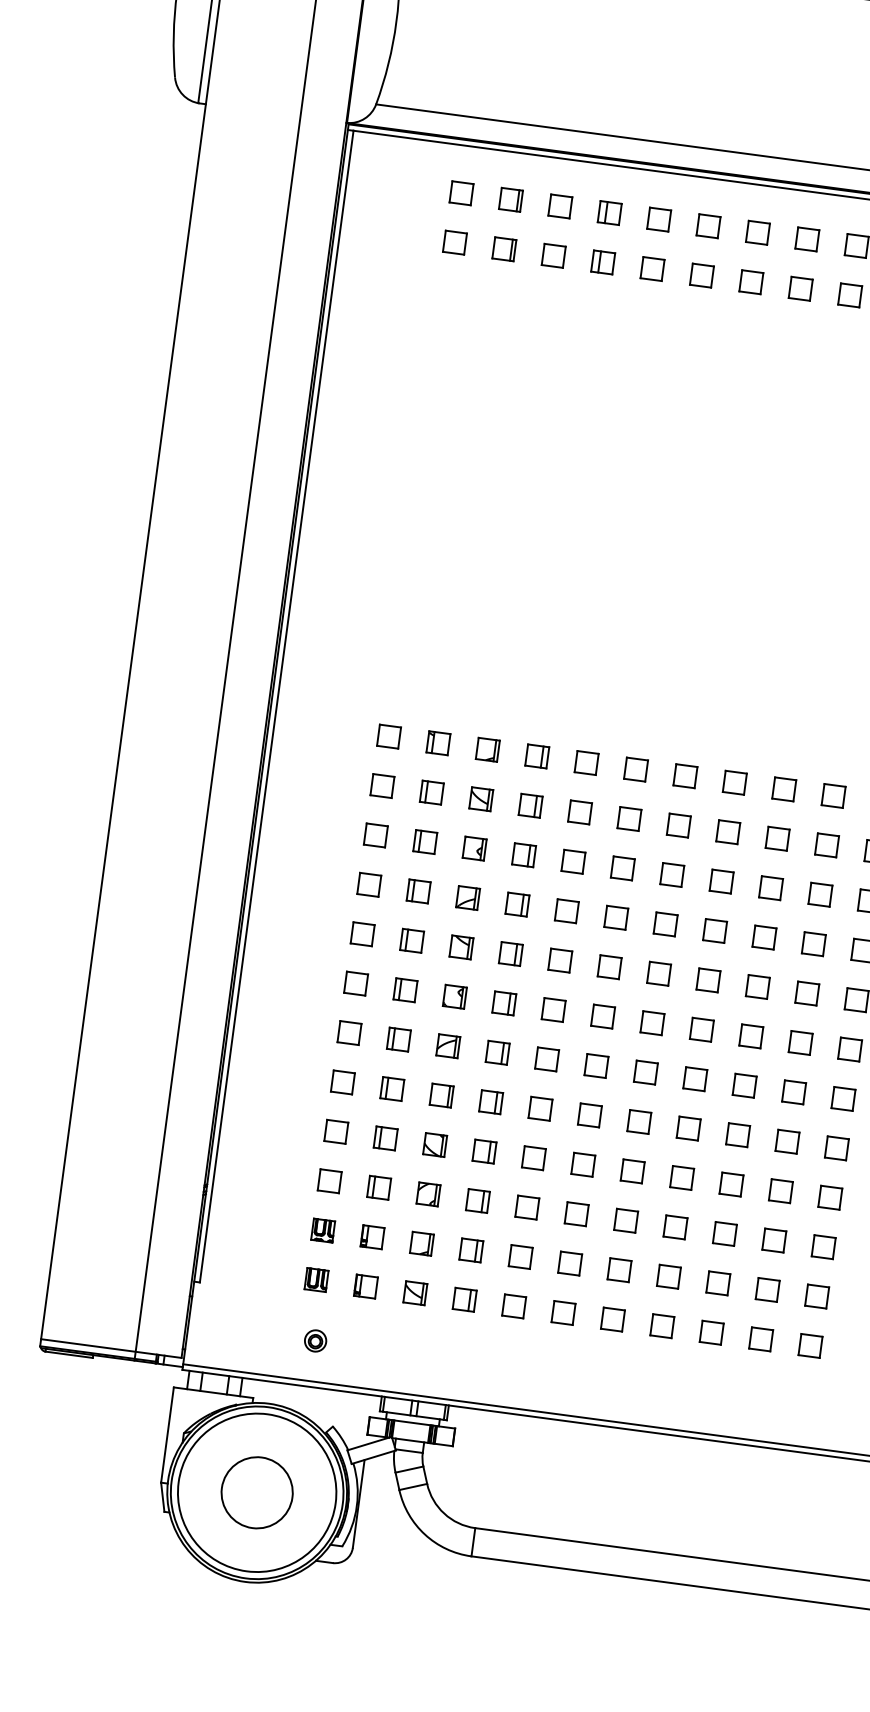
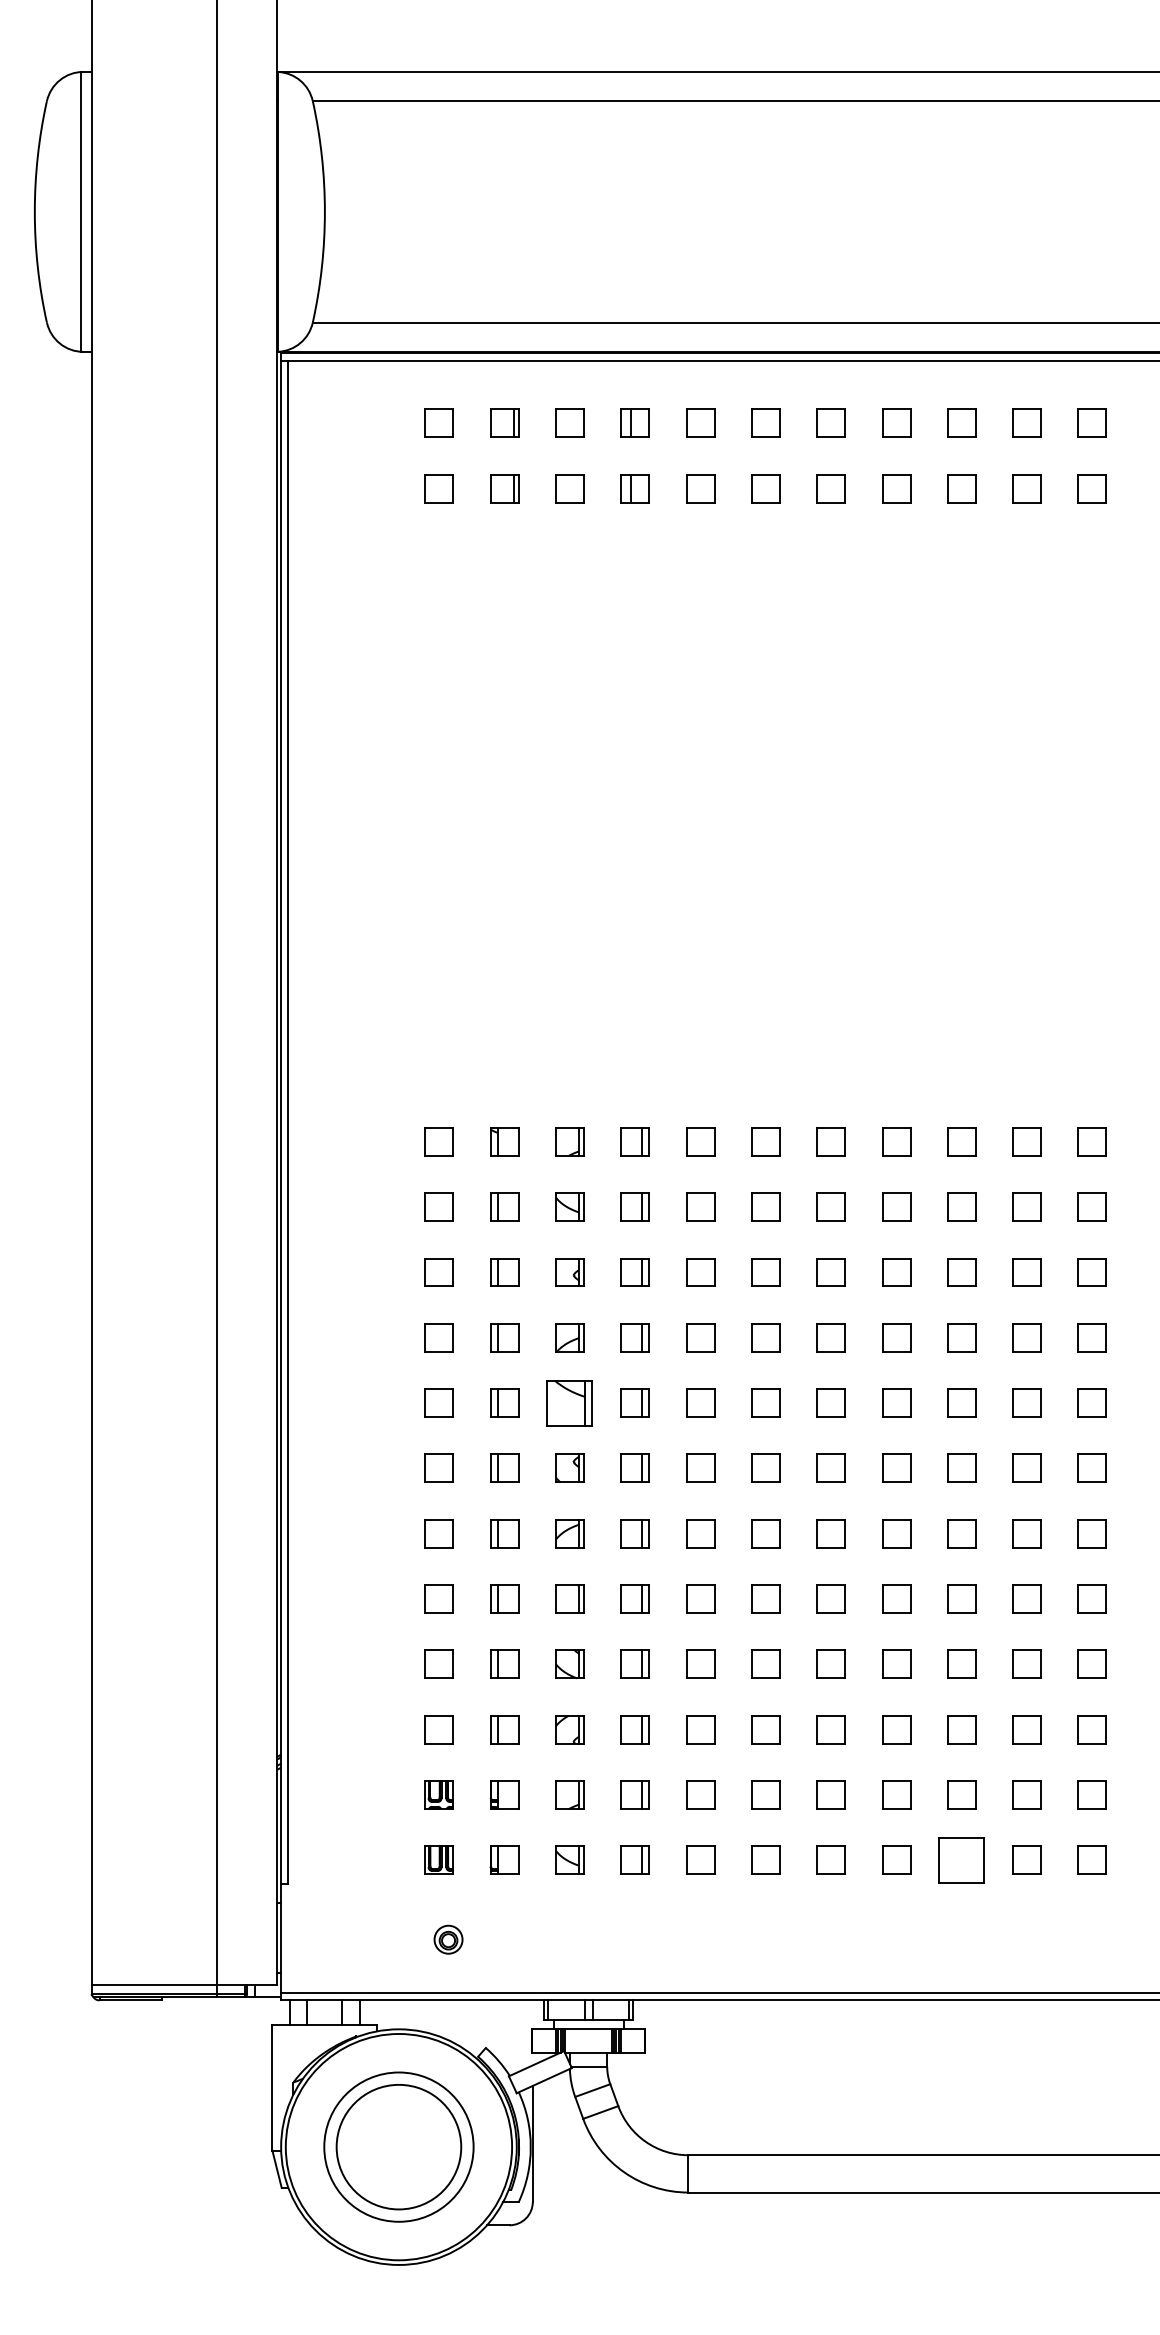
part: (461, 946) -> (569, 1402), size x1.6
part: (711, 1332) -> (961, 1859), size x1.6
circle: (256, 1492) -> (398, 2146), size x0.6
circle: (256, 1492) -> (398, 2146), size x1.6

